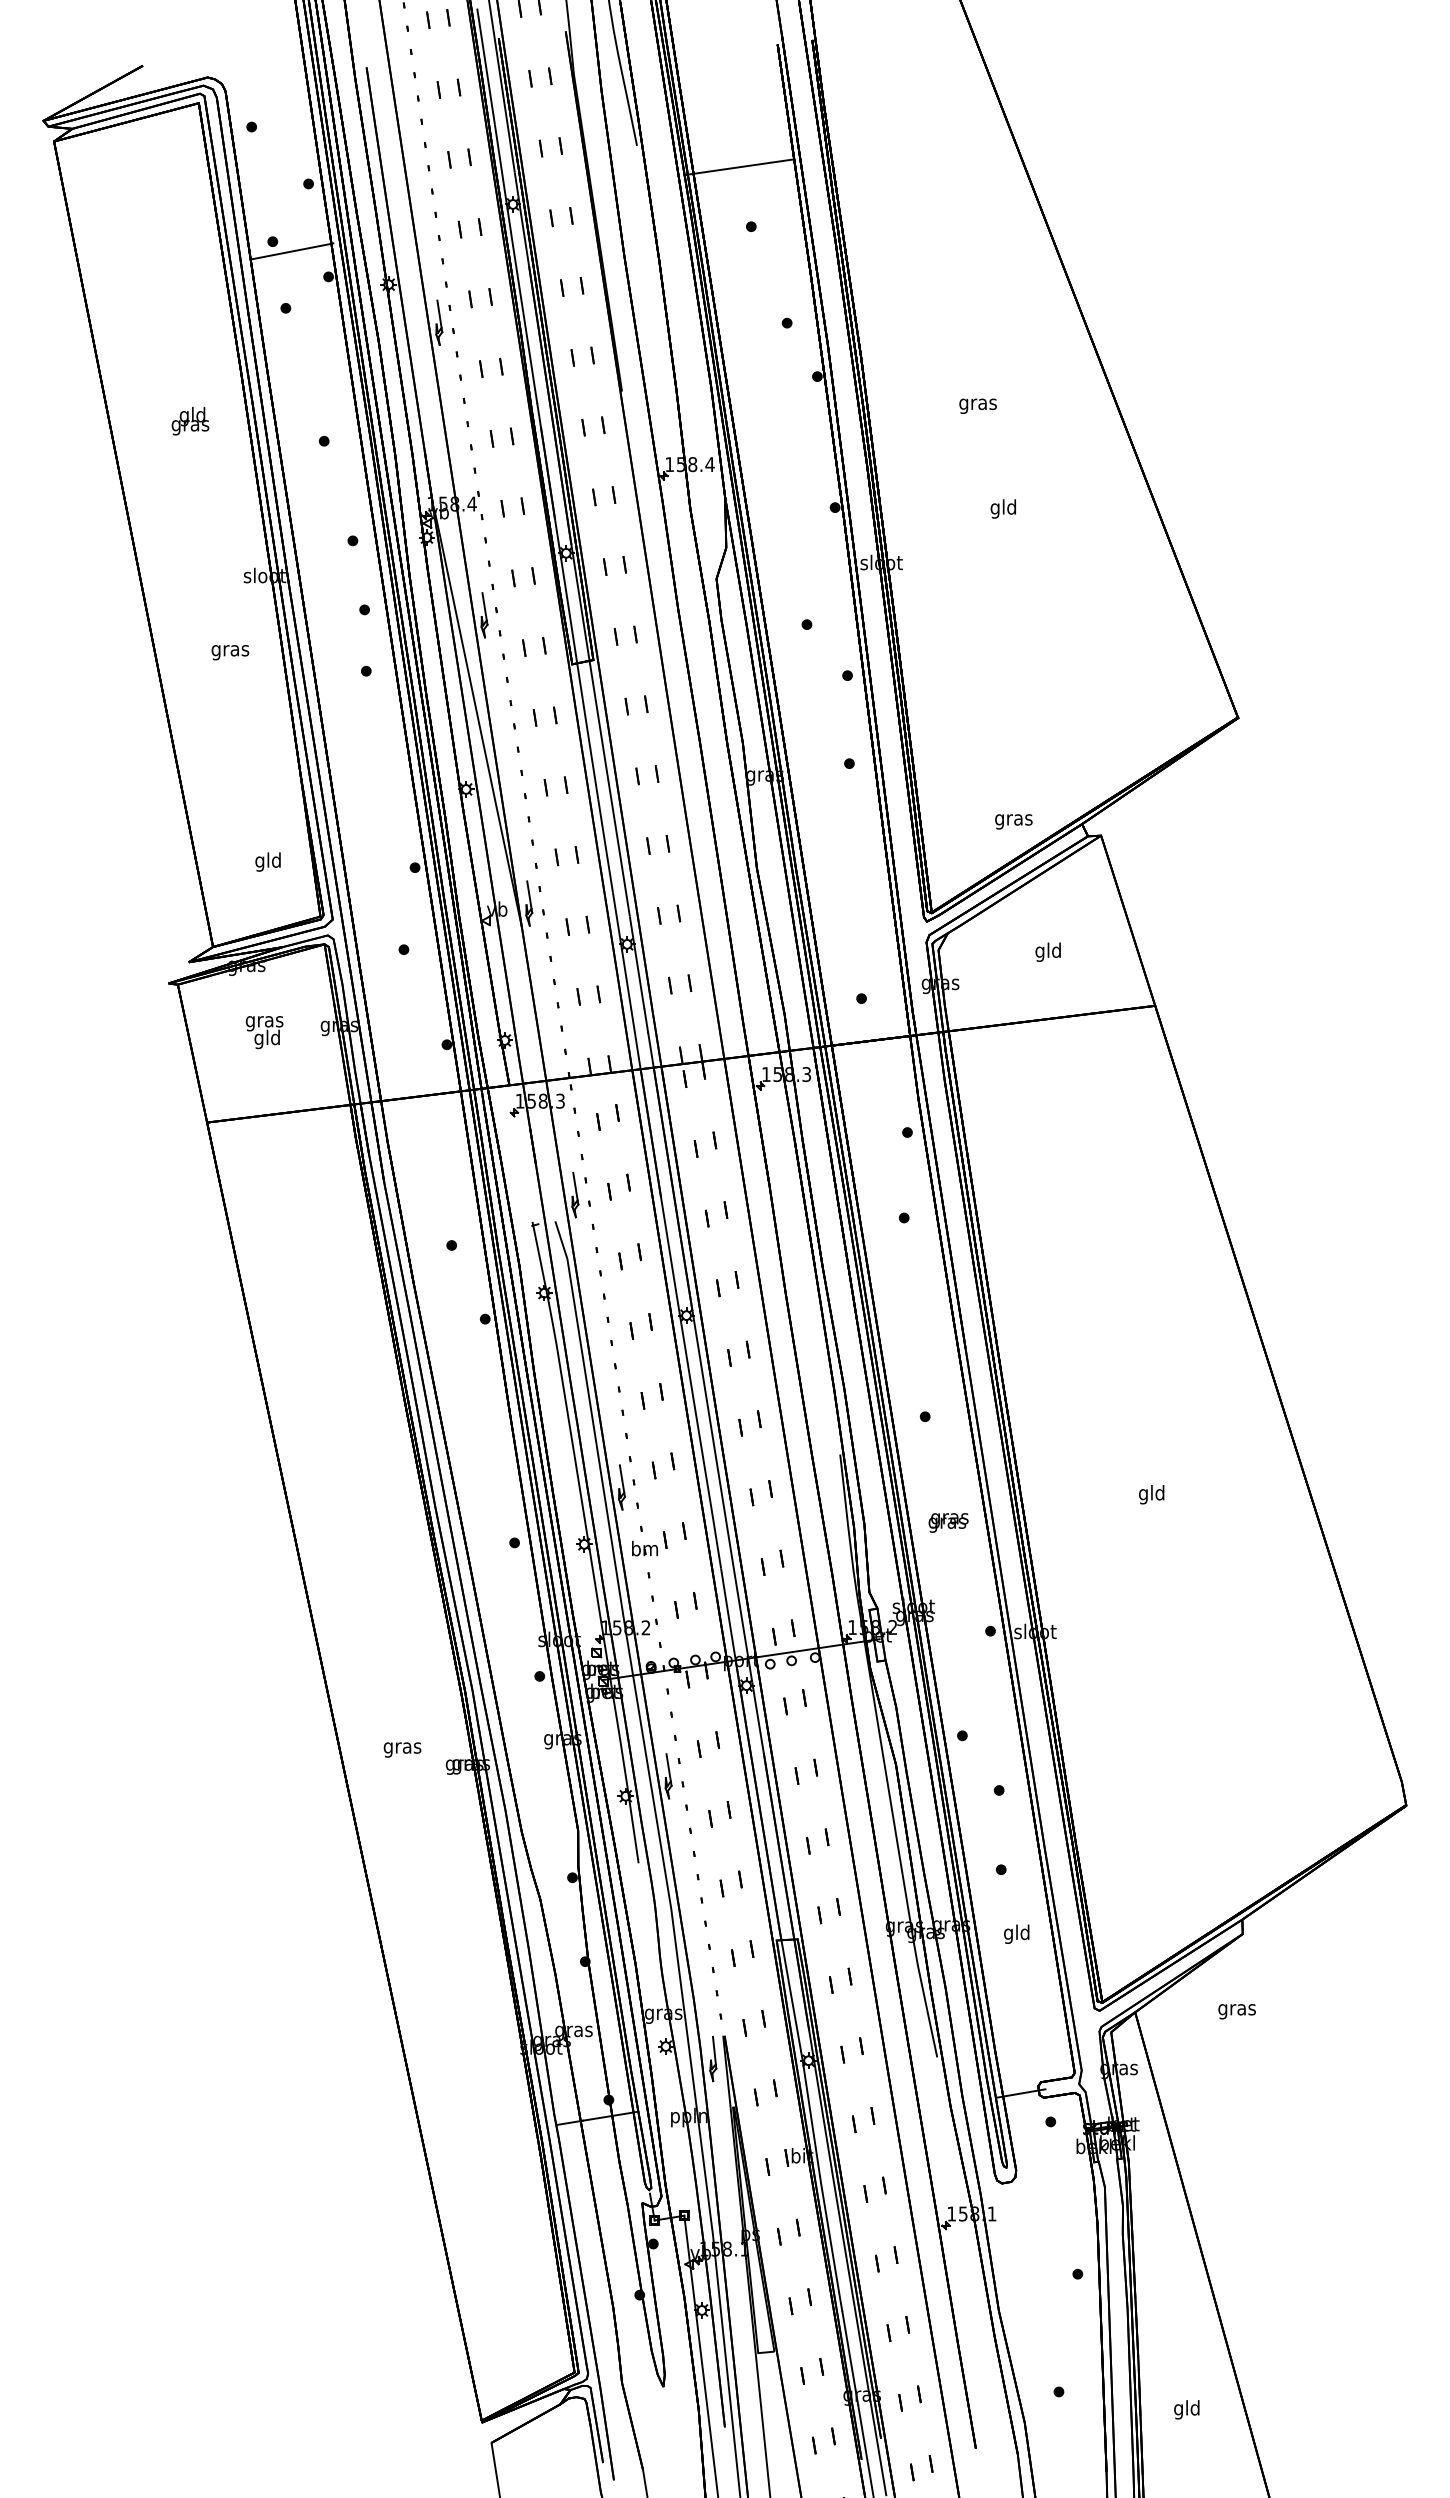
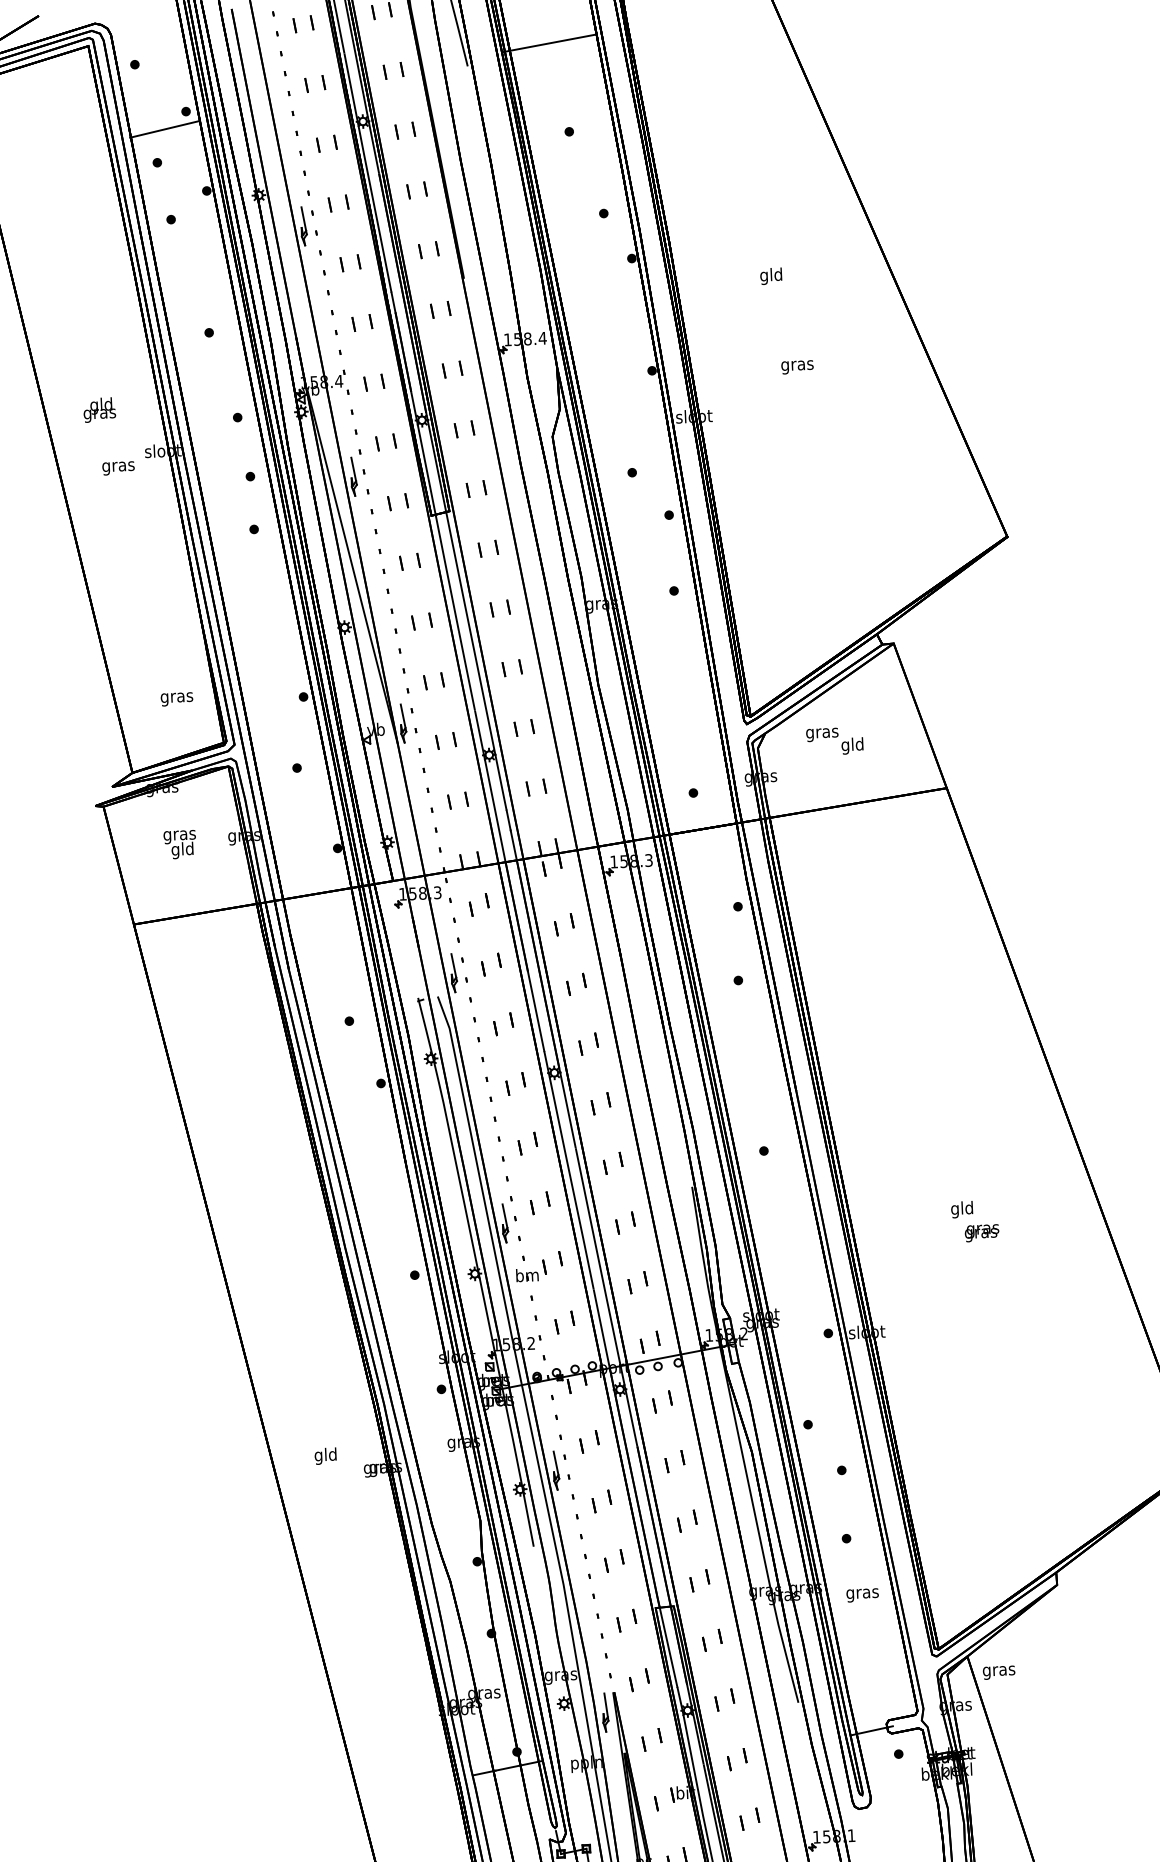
line: (738, 167) -> (549, 43), moved
line: (292, 251) -> (165, 129), moved
text: (977, 403) -> (770, 275), gras -> gld
text: (190, 421) -> (99, 410), moved
text: (1003, 508) -> (797, 365), gld -> gras
text: (230, 652) -> (118, 468), moved
text: (1013, 821) -> (822, 734), moved
text: (268, 861) -> (177, 697), gld -> gras
text: (948, 1522) -> (981, 1232), moved
text: (402, 1747) -> (325, 1455), gras -> gld
text: (1016, 1933) -> (862, 1593), gld -> gras
text: (1236, 2011) -> (998, 1672), moved

